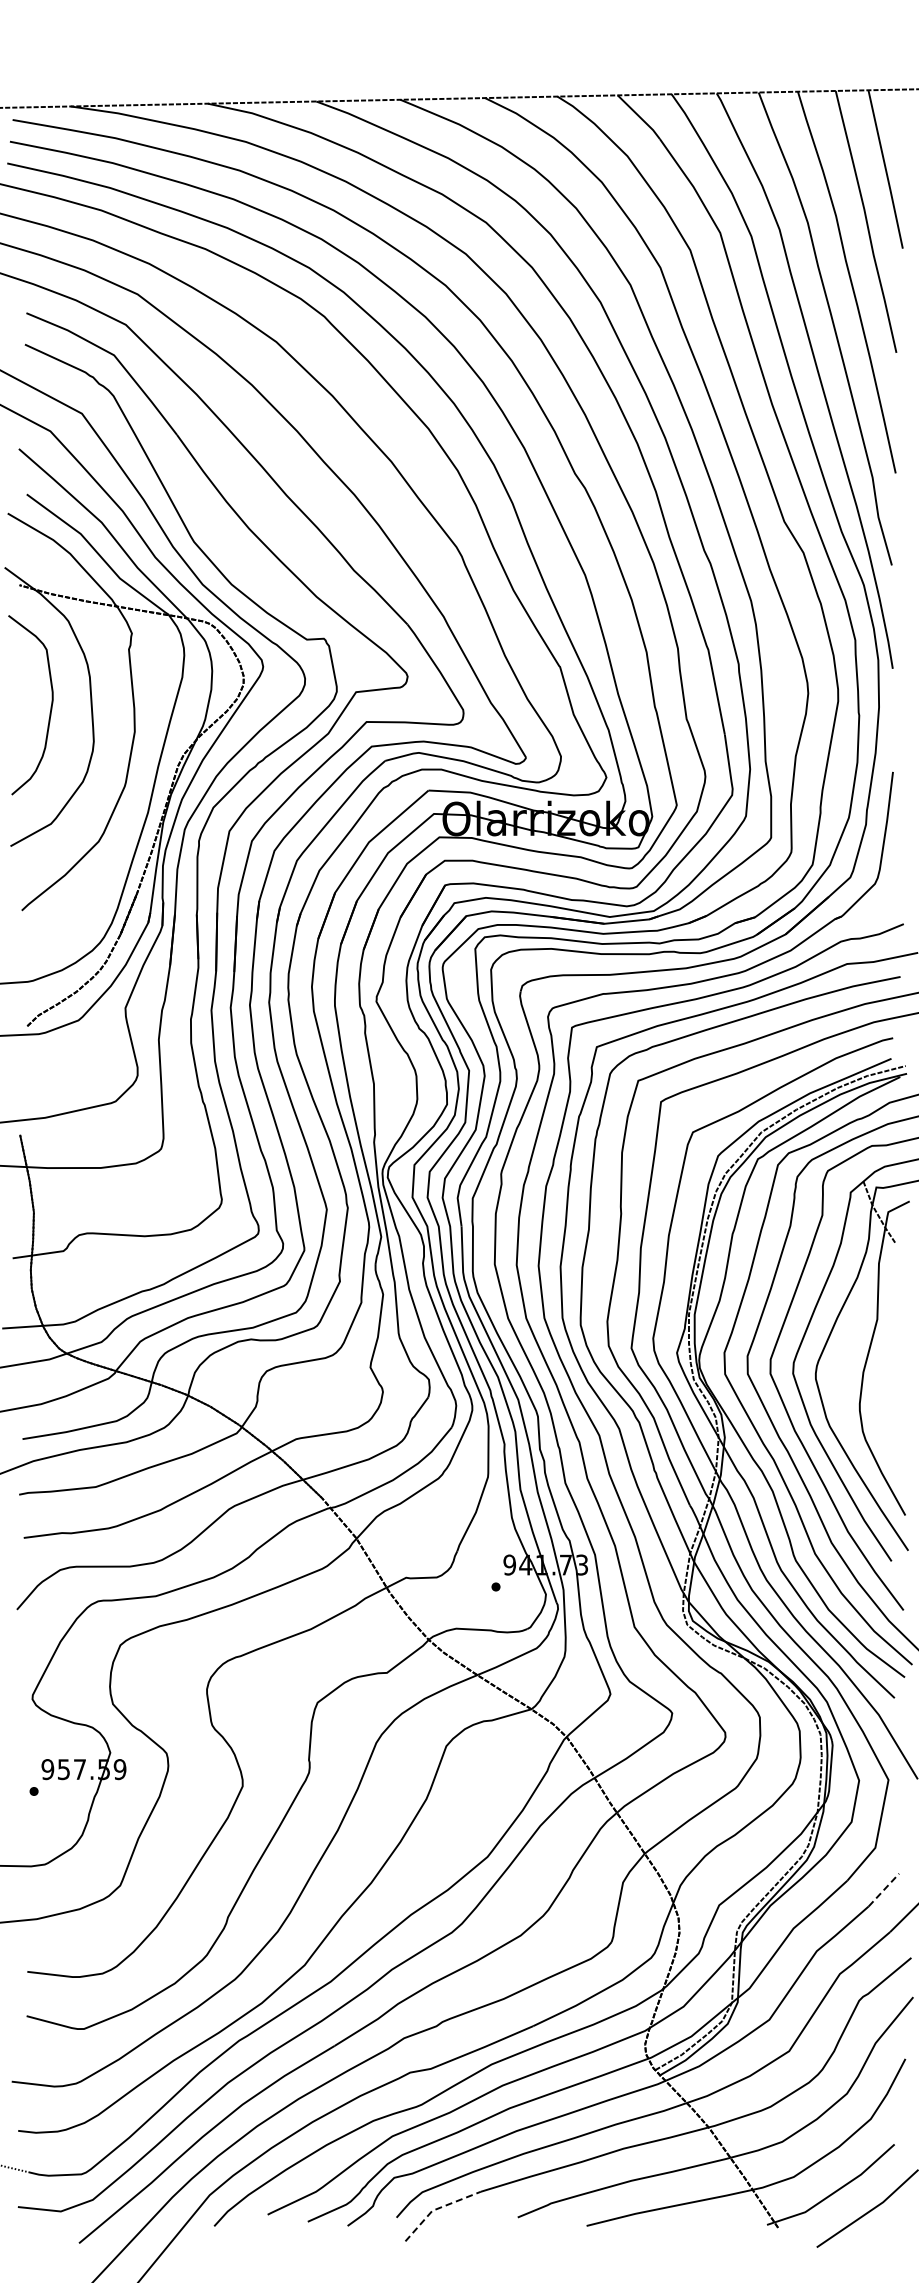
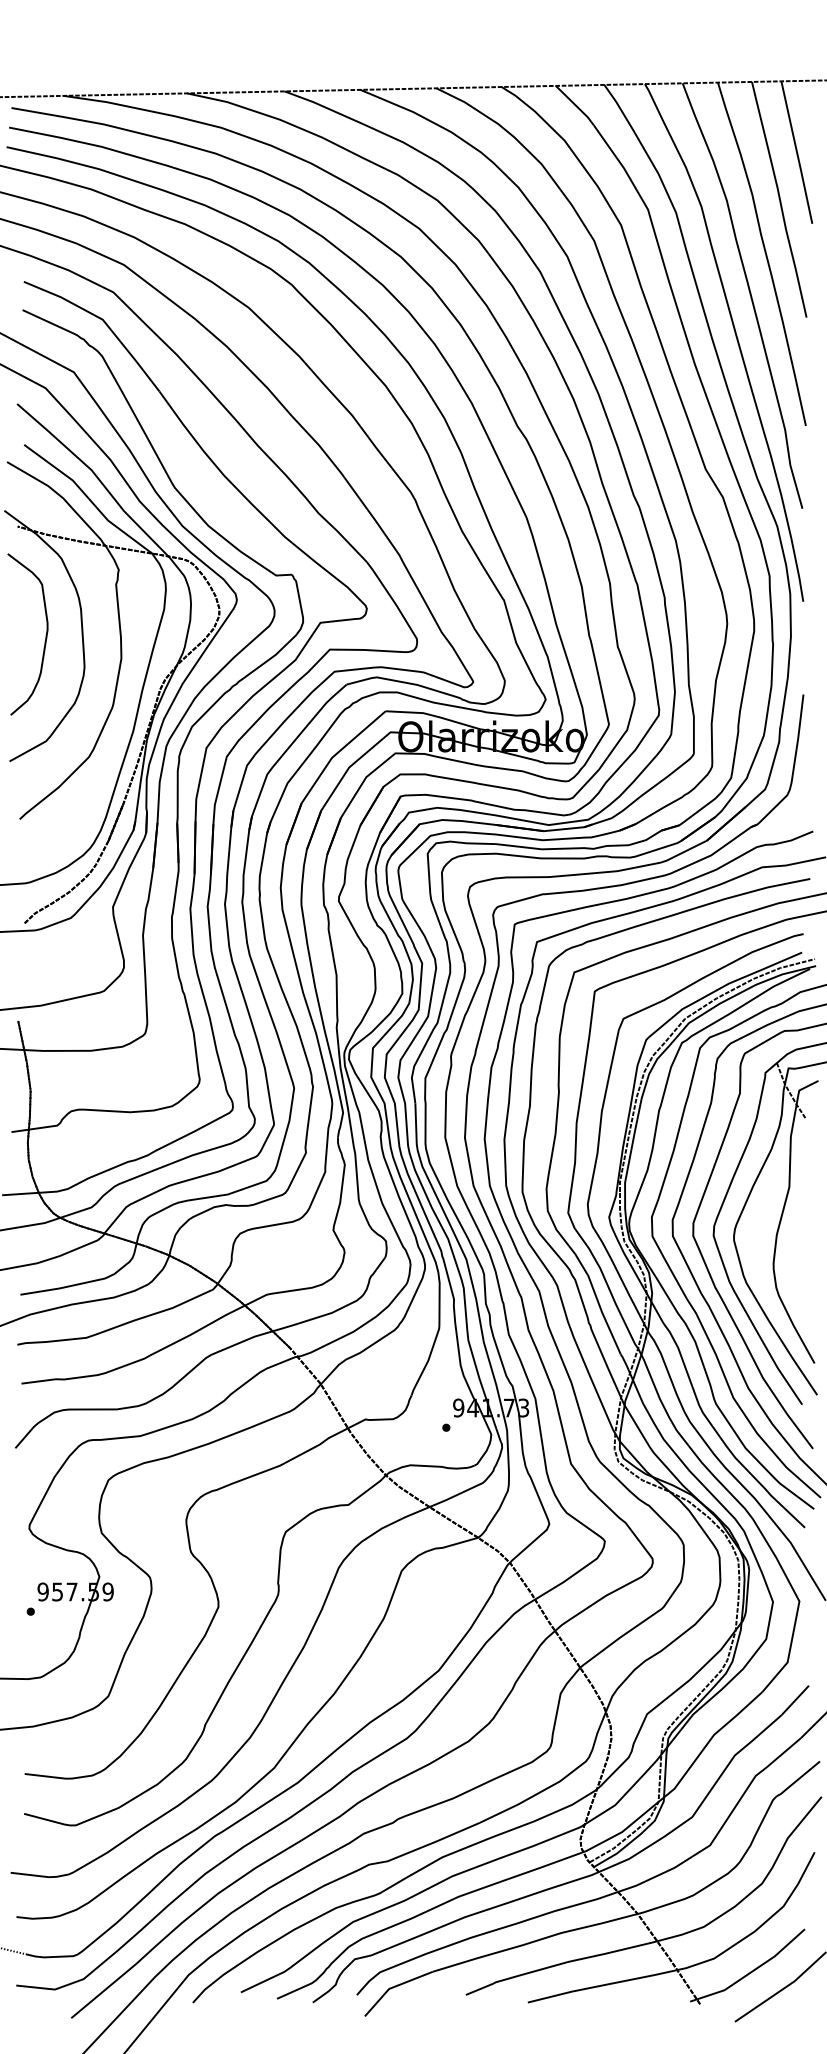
line: (884, 1889) -> (795, 1699), dashed -> solid
line: (437, 2208) -> (393, 1986), dashed -> solid

